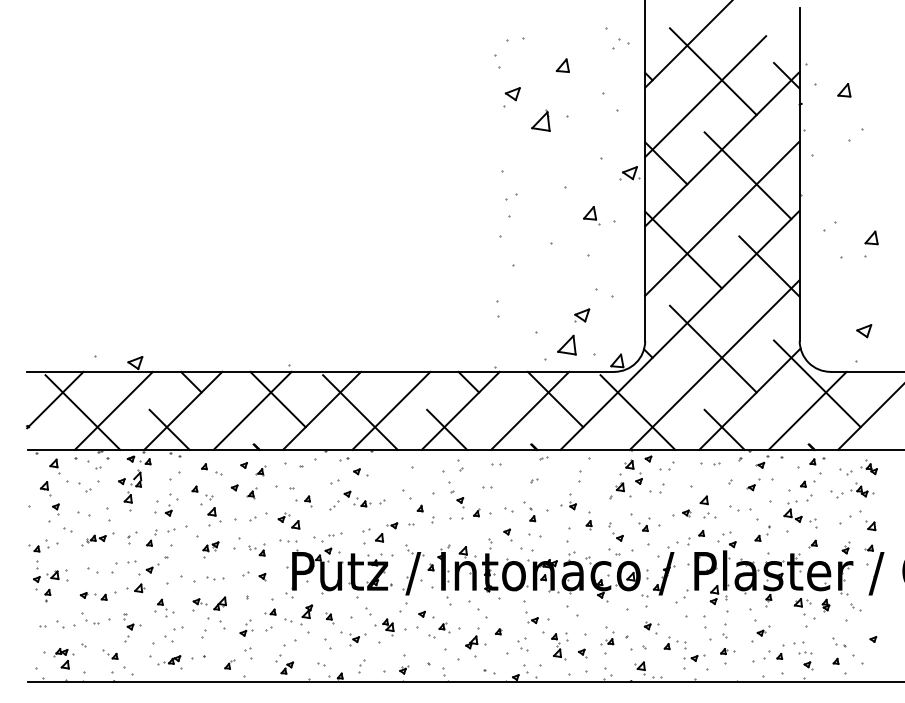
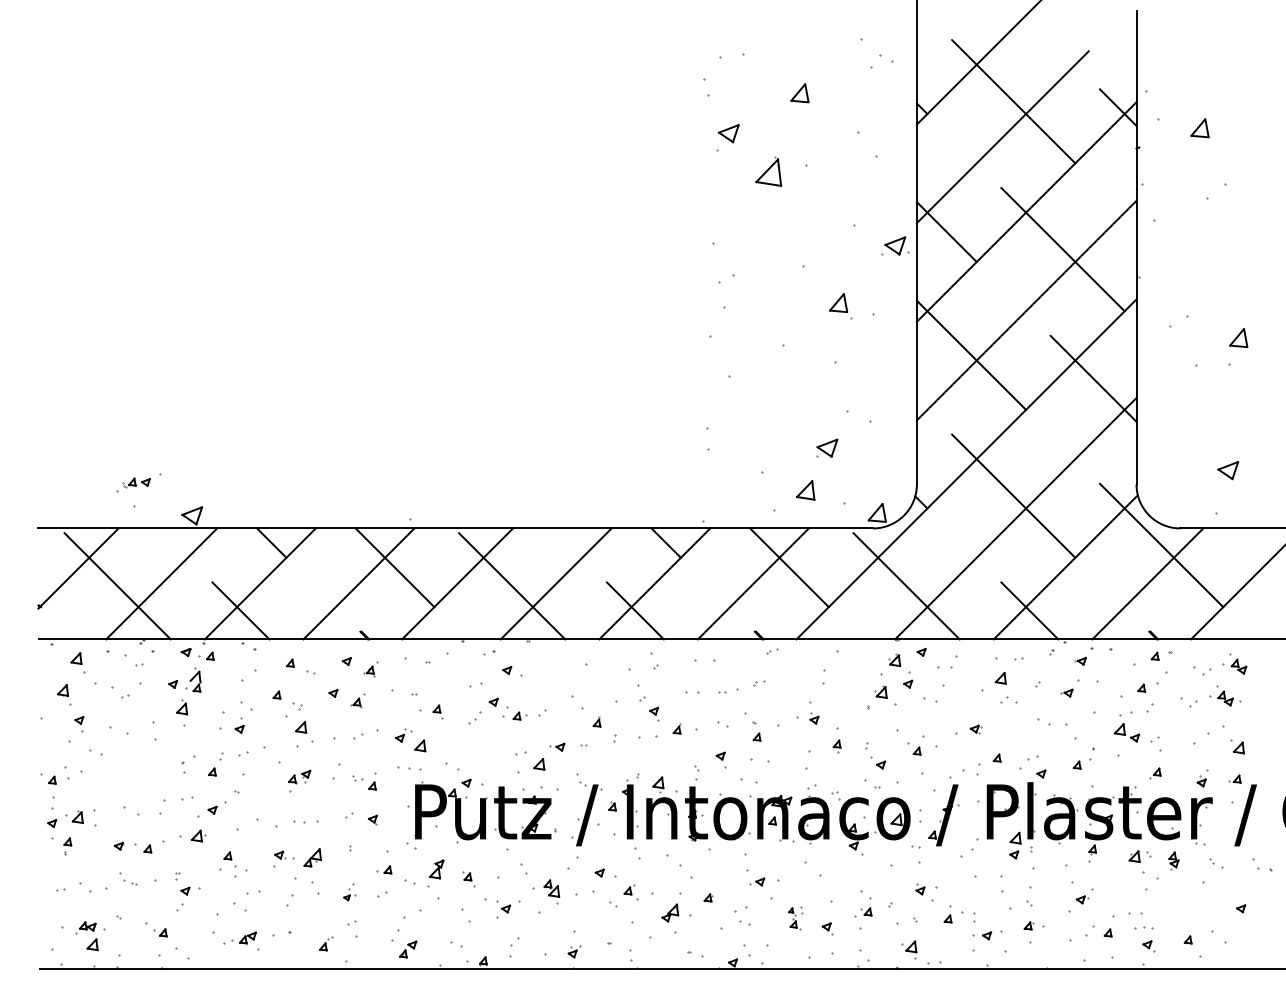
part: (566, 344) -> (805, 489), size x0.7
part: (496, 464) -> (705, 660), size x1.6
part: (661, 488) -> (940, 694), size x1.6
part: (707, 506) -> (1005, 687), moved
part: (335, 534) -> (728, 691), moved
part: (97, 539) -> (138, 483), moved
part: (90, 618) -> (128, 879), size x0.7
part: (246, 627) -> (350, 891), size x0.7
part: (839, 642) -> (1262, 864), moved
part: (559, 646) -> (795, 918), size x0.6

